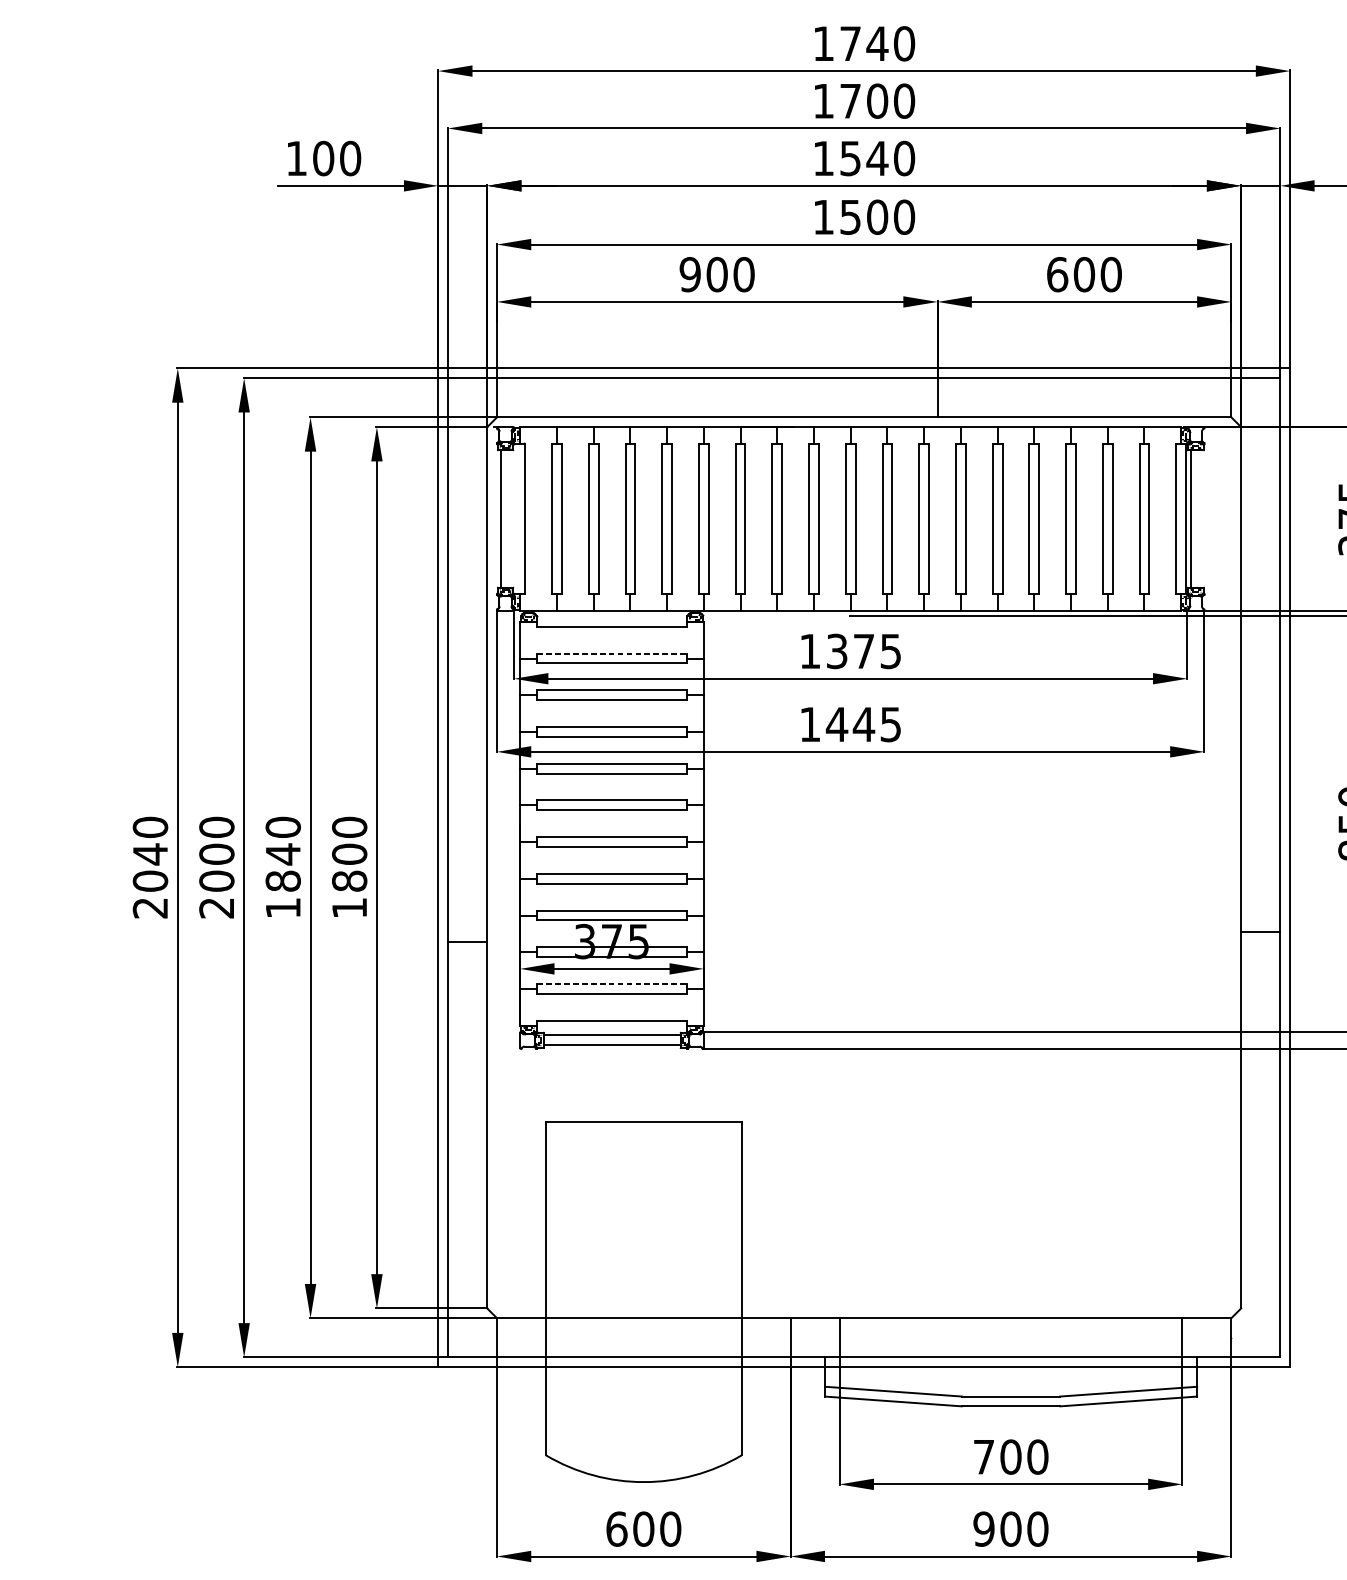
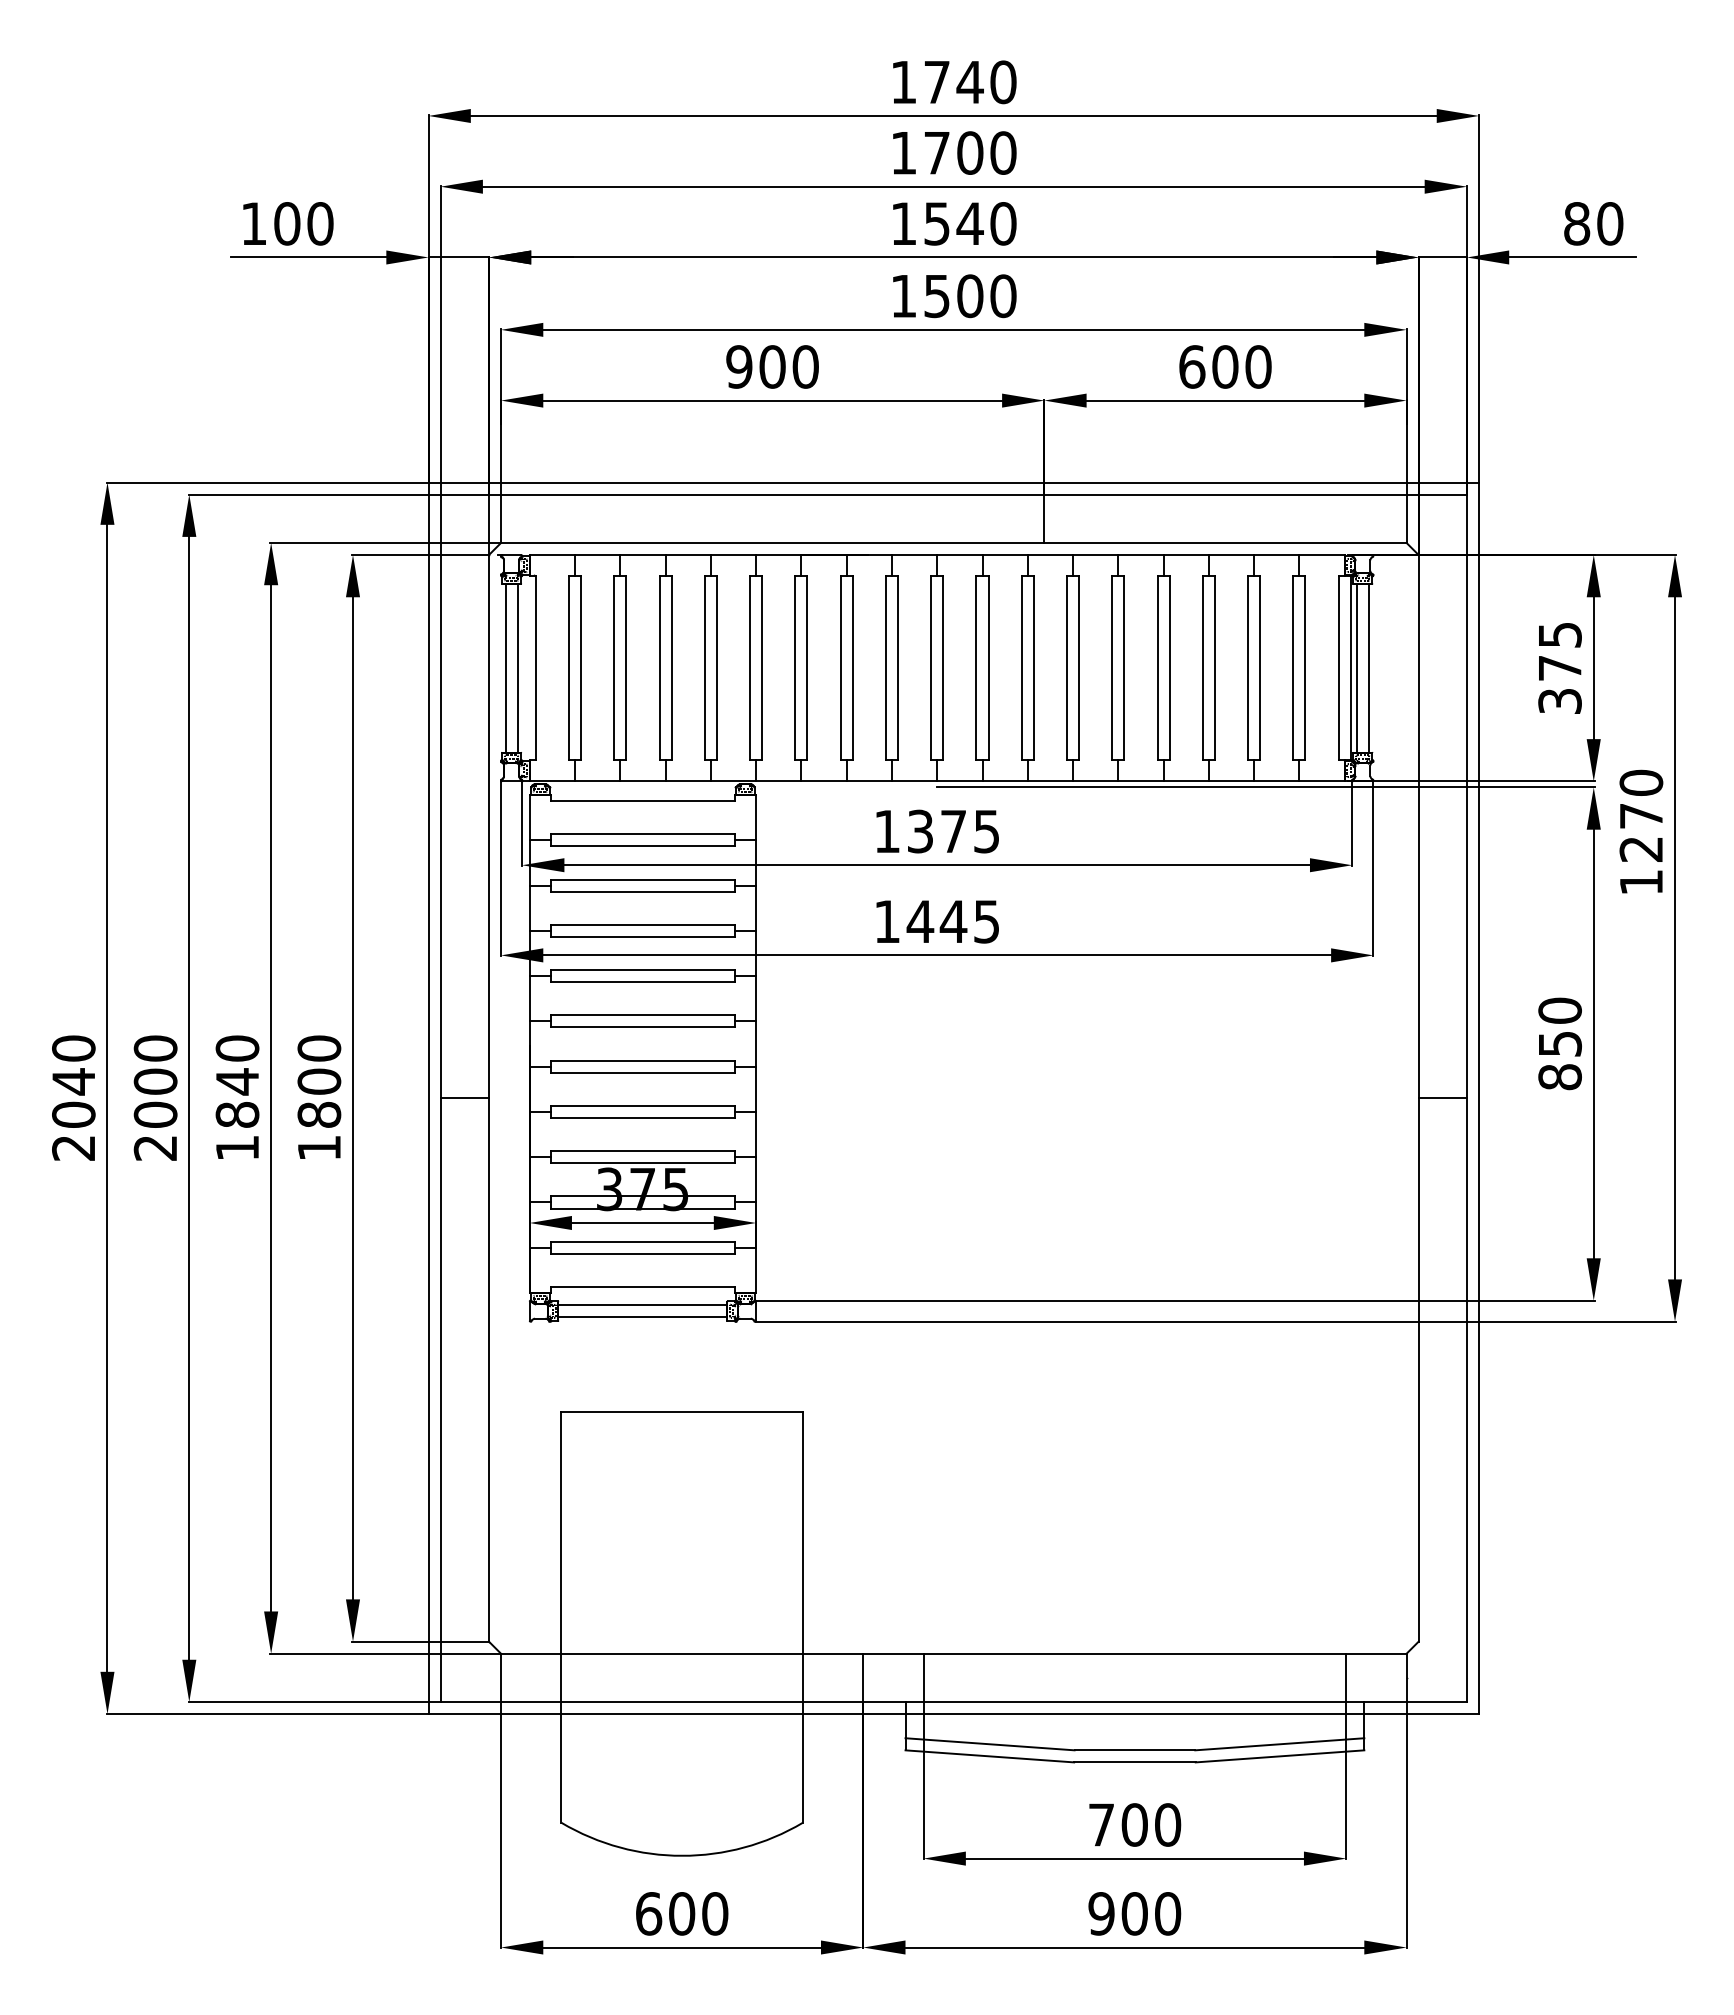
line: (510, 518) -> (517, 667), added
line: (1200, 518) -> (1368, 667), added
line: (612, 653) -> (643, 834), dashed -> solid
line: (1260, 931) -> (1442, 1098), moved
line: (467, 941) -> (464, 1098), moved
line: (612, 983) -> (643, 1241), dashed -> solid

